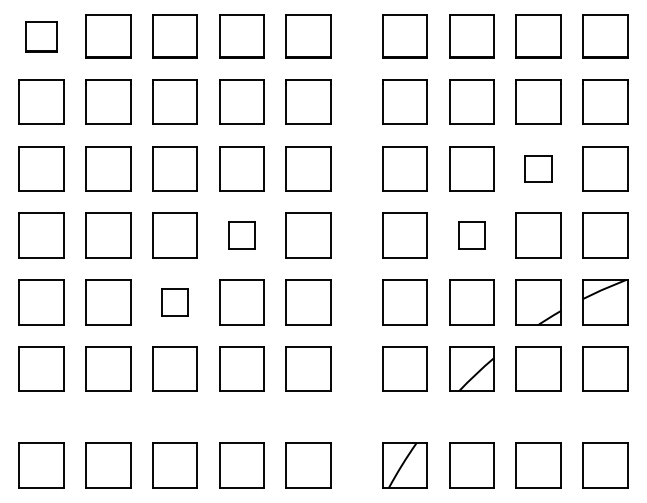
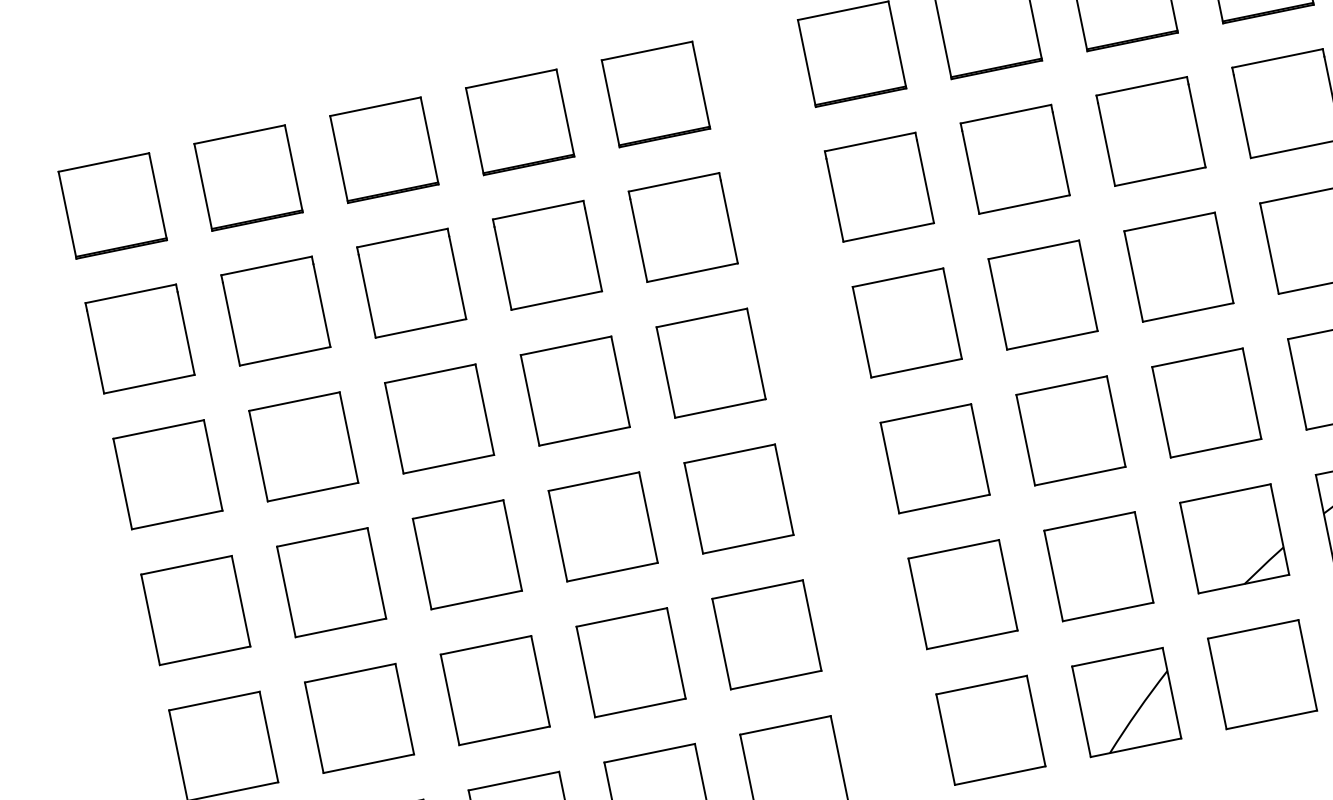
part: (41, 36) -> (112, 205), size x1.43
part: (538, 168) -> (1178, 266), size x1.67
part: (241, 235) -> (602, 527), size x1.67
part: (471, 235) -> (1070, 430), size x1.67
part: (174, 302) -> (494, 691), size x1.67

